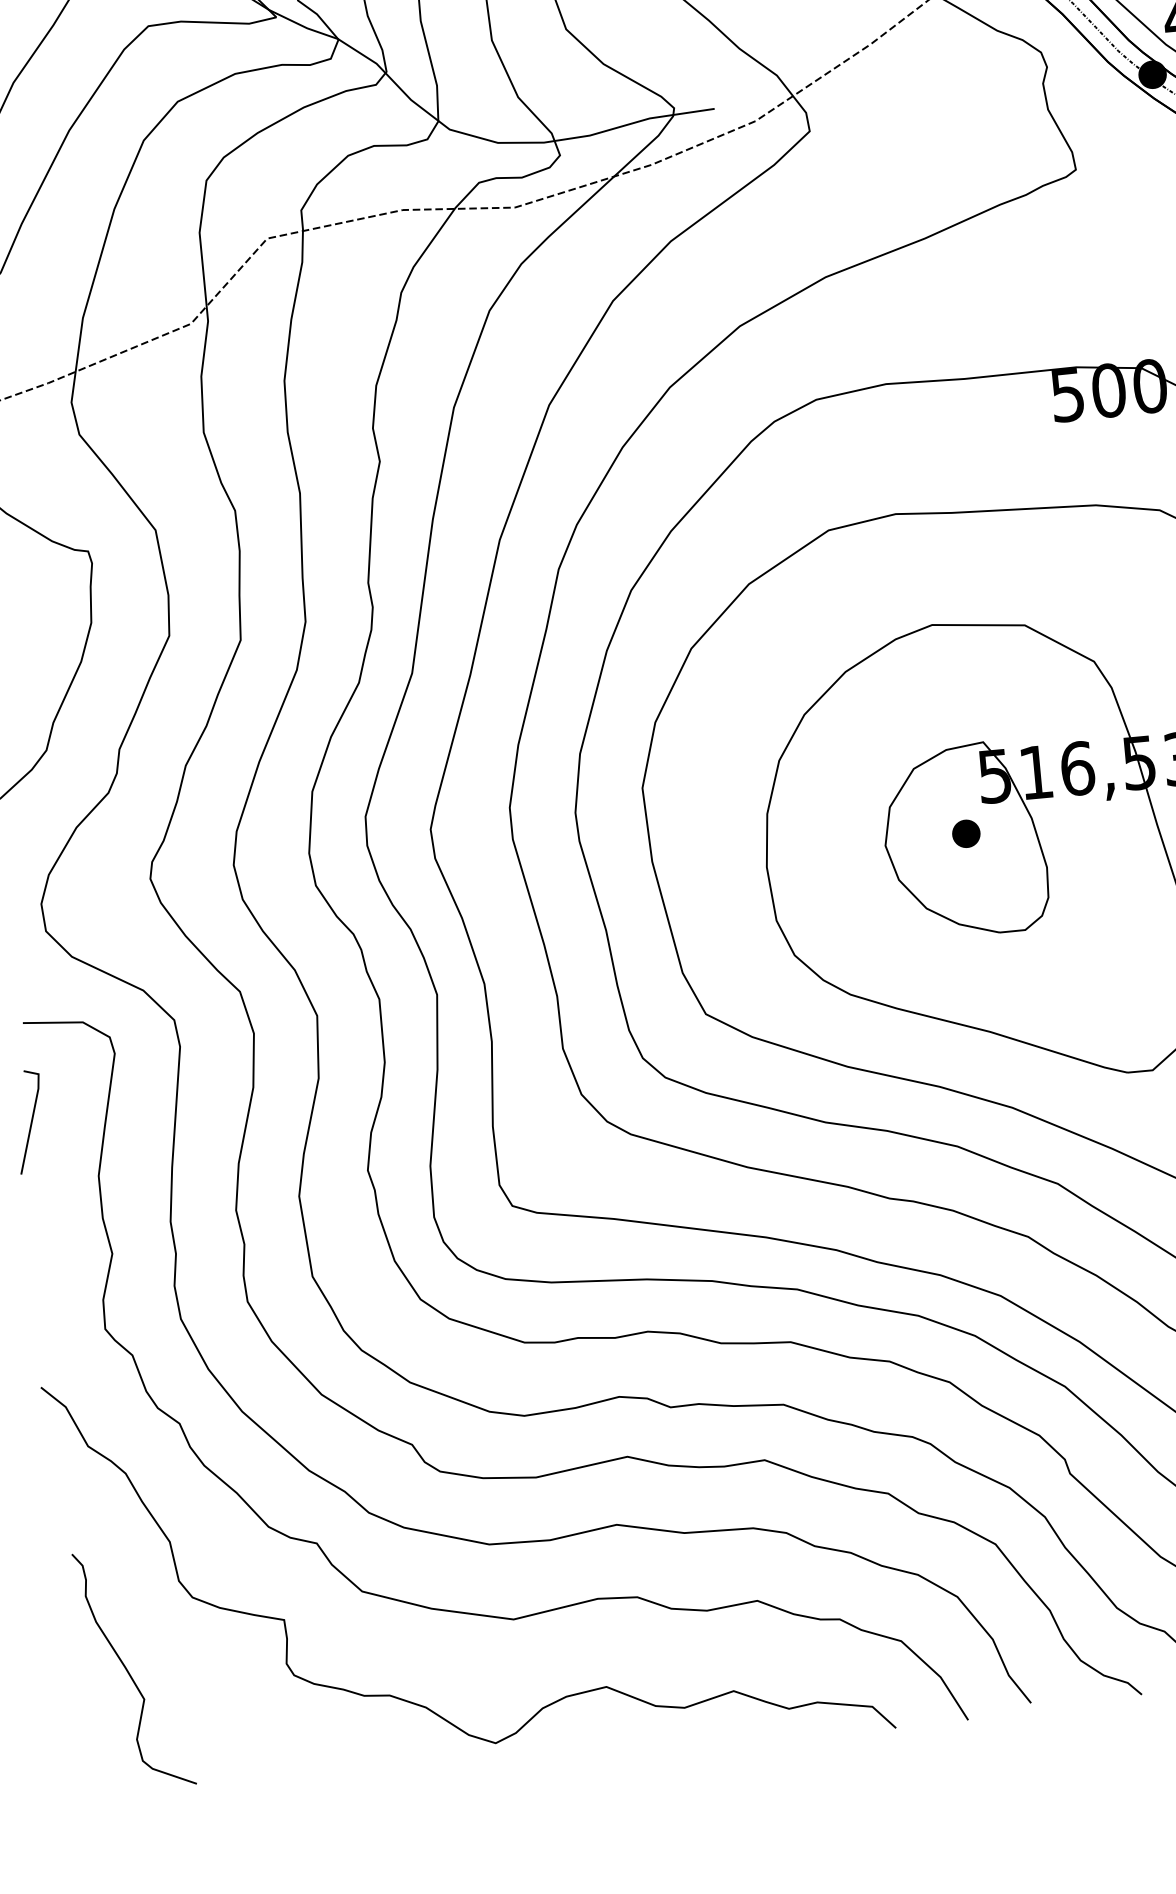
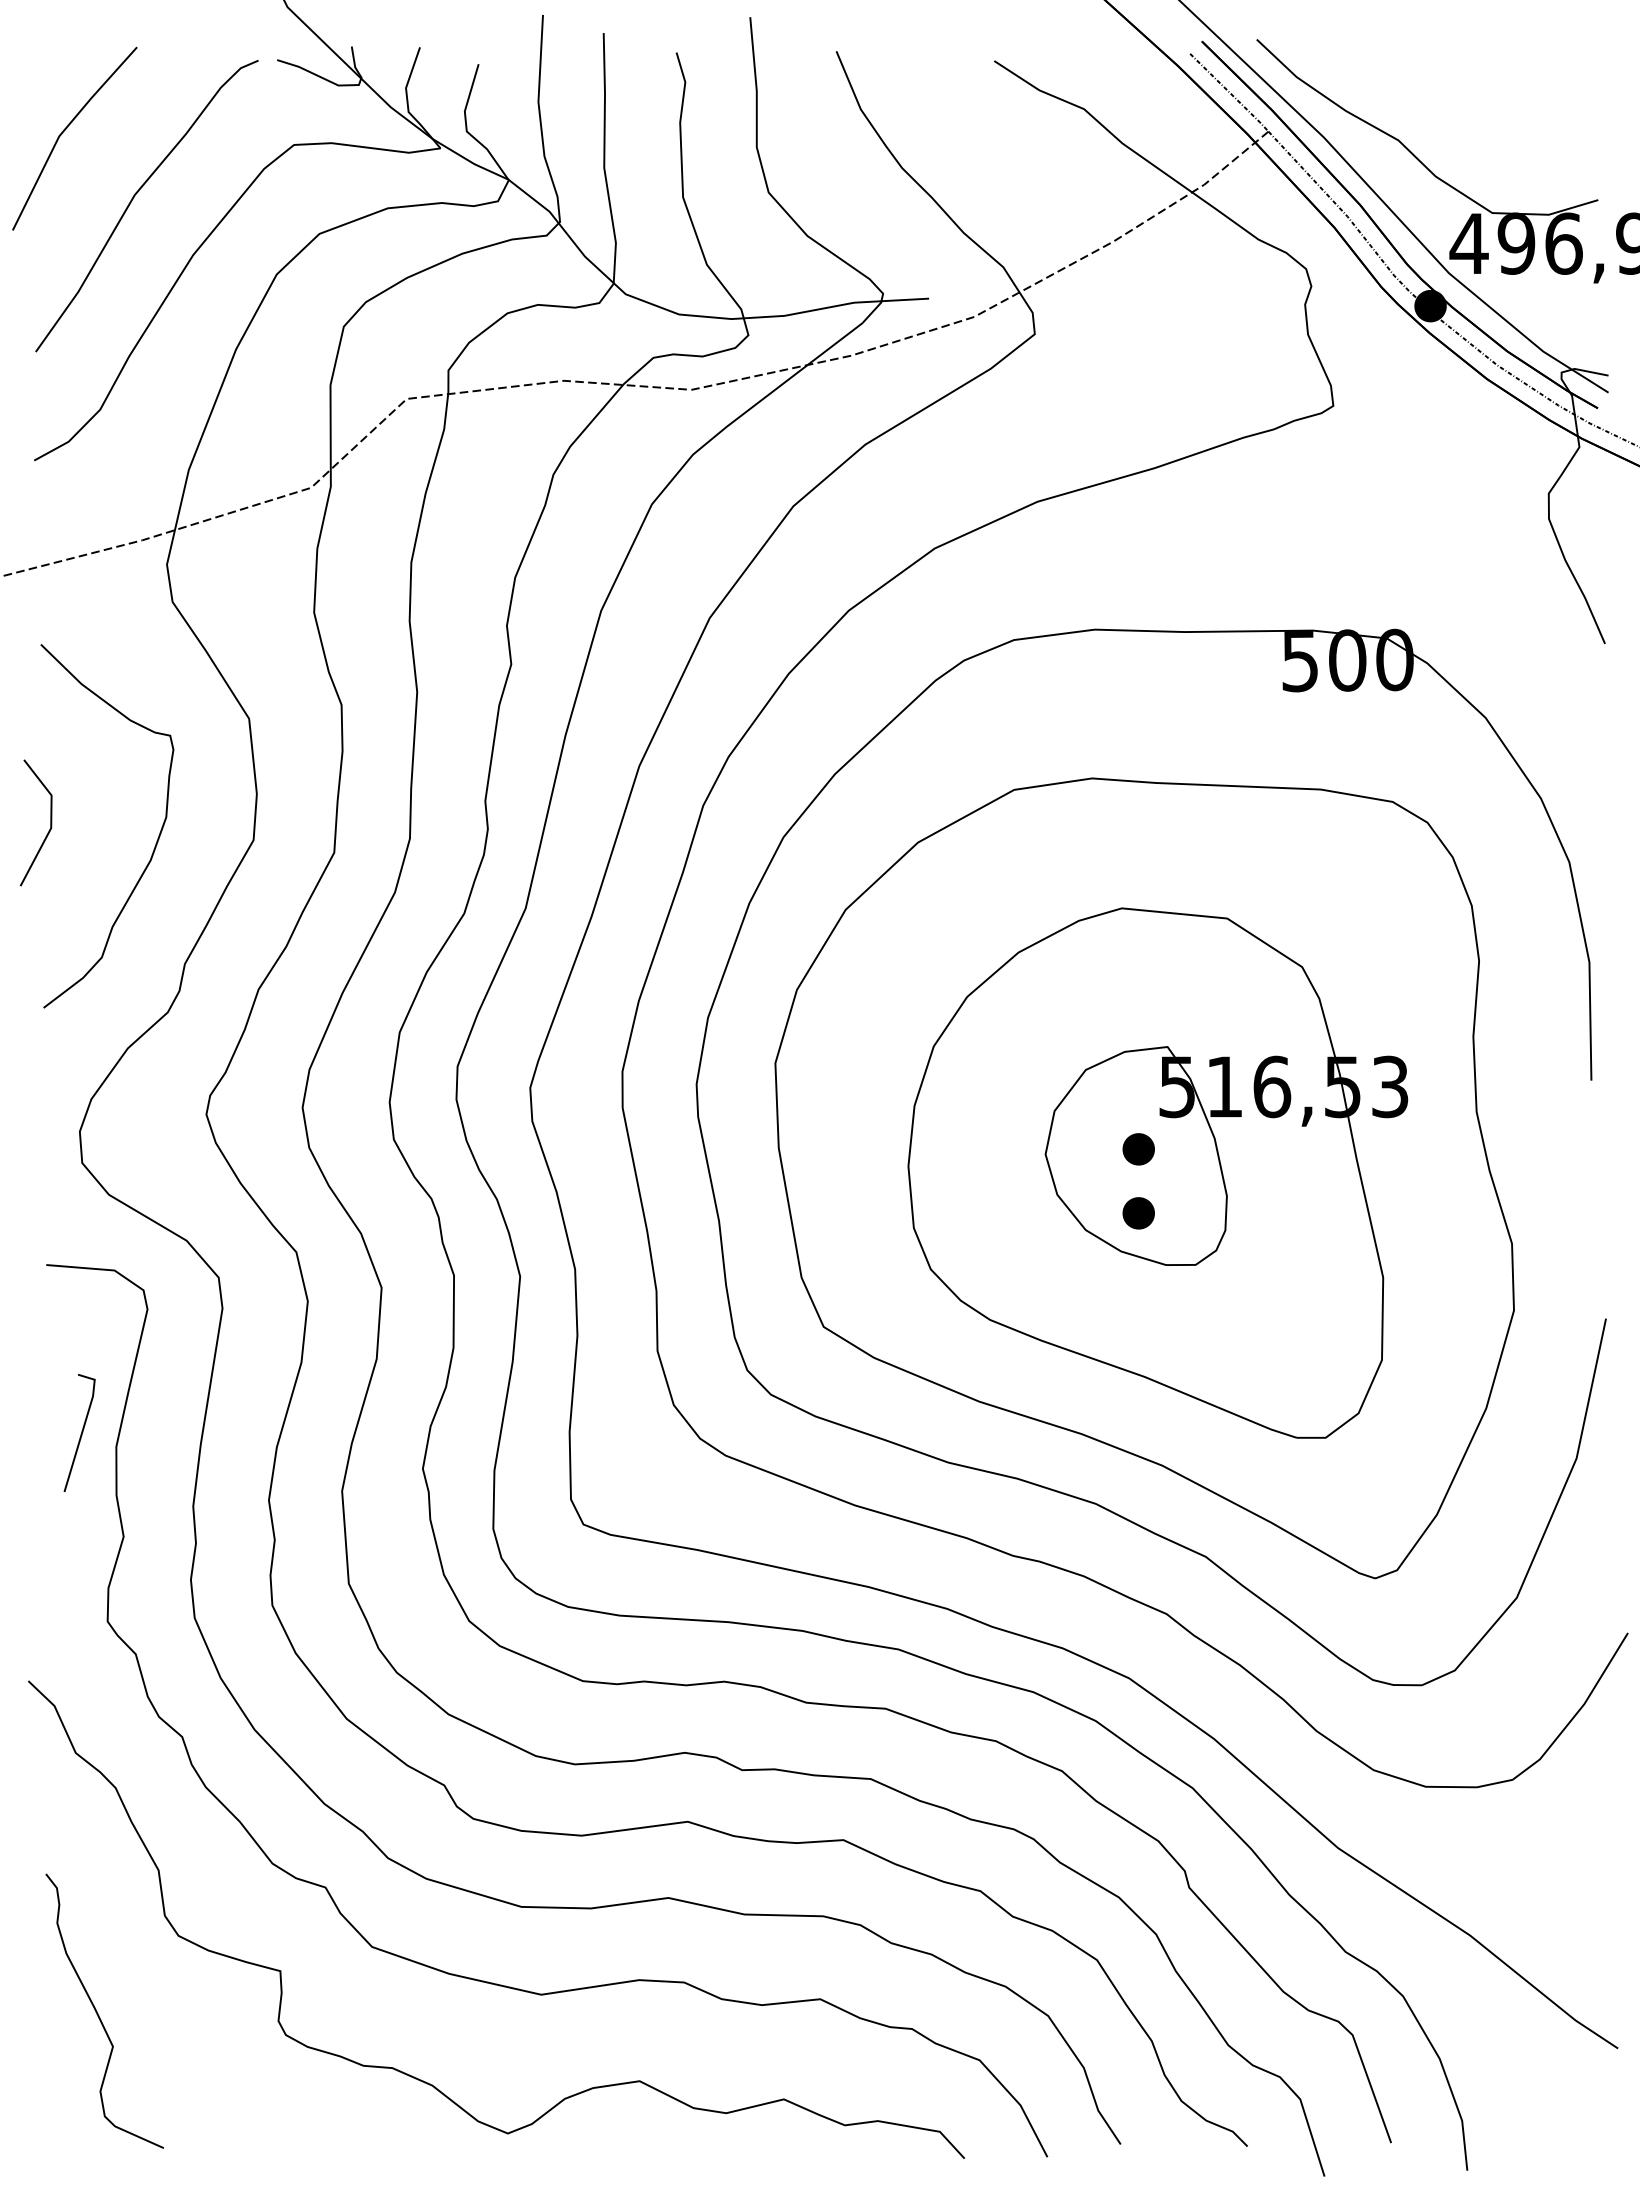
part: (971, 889) -> (1138, 1213), added
line: (31, 1121) -> (81, 1432), moved

